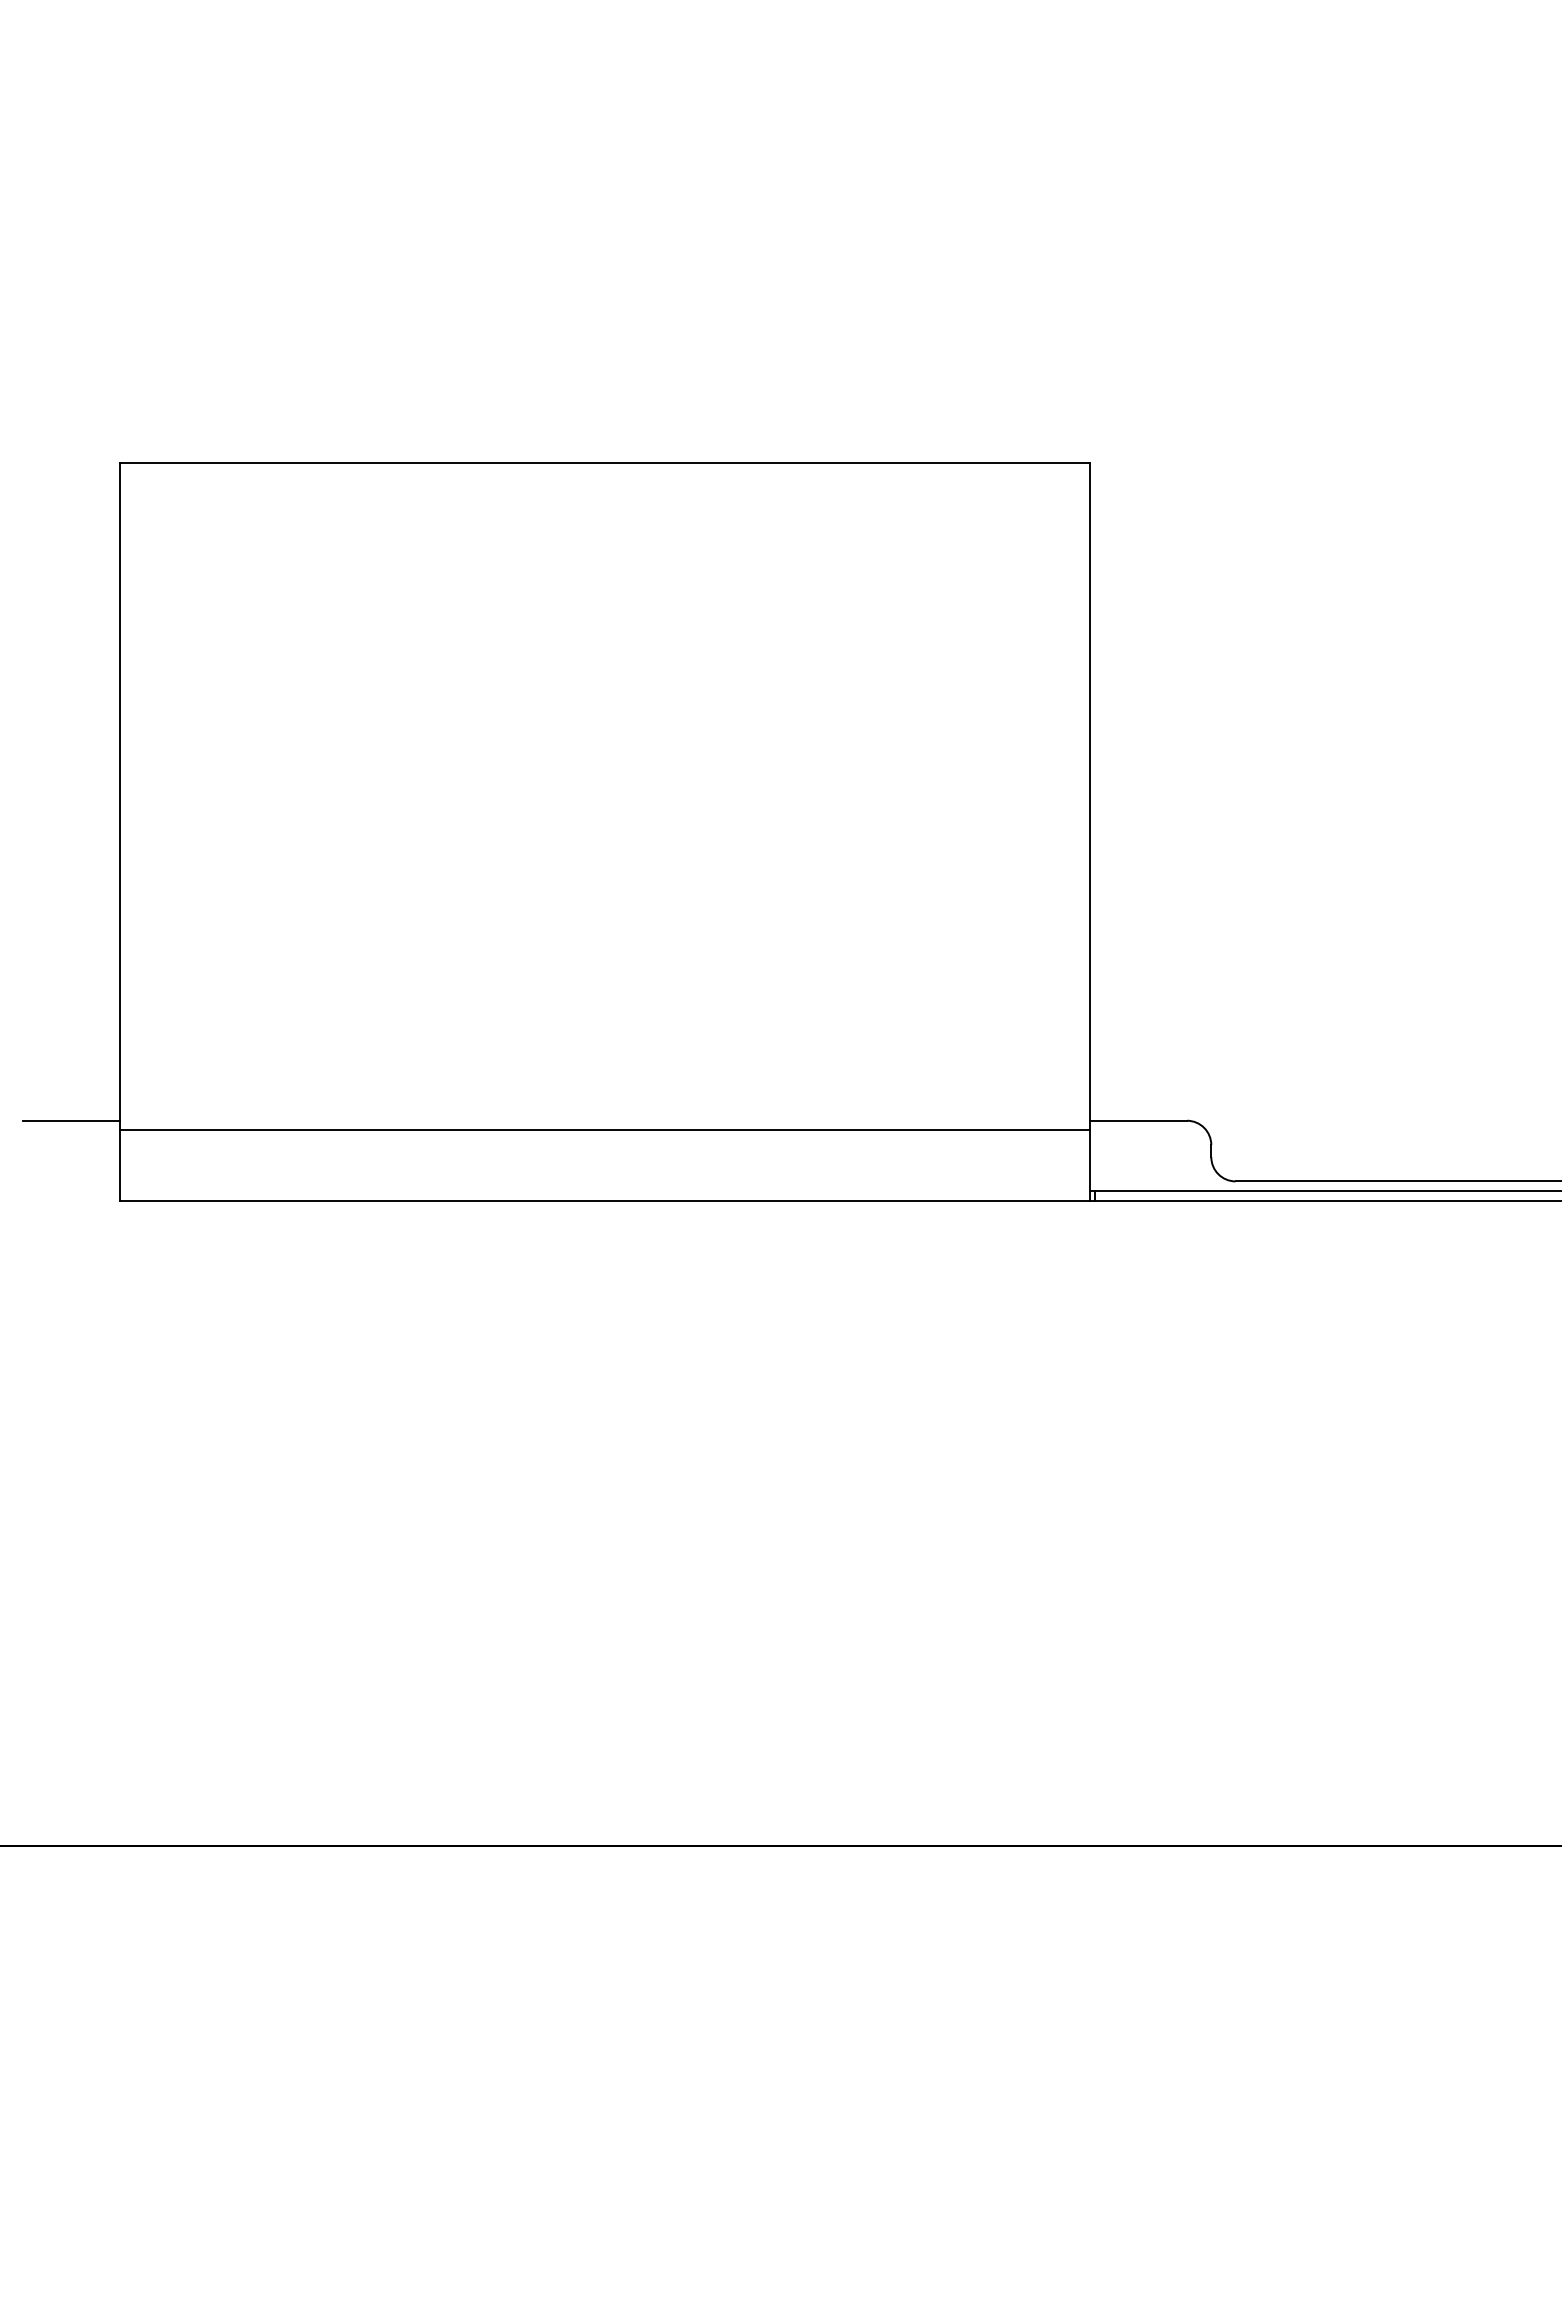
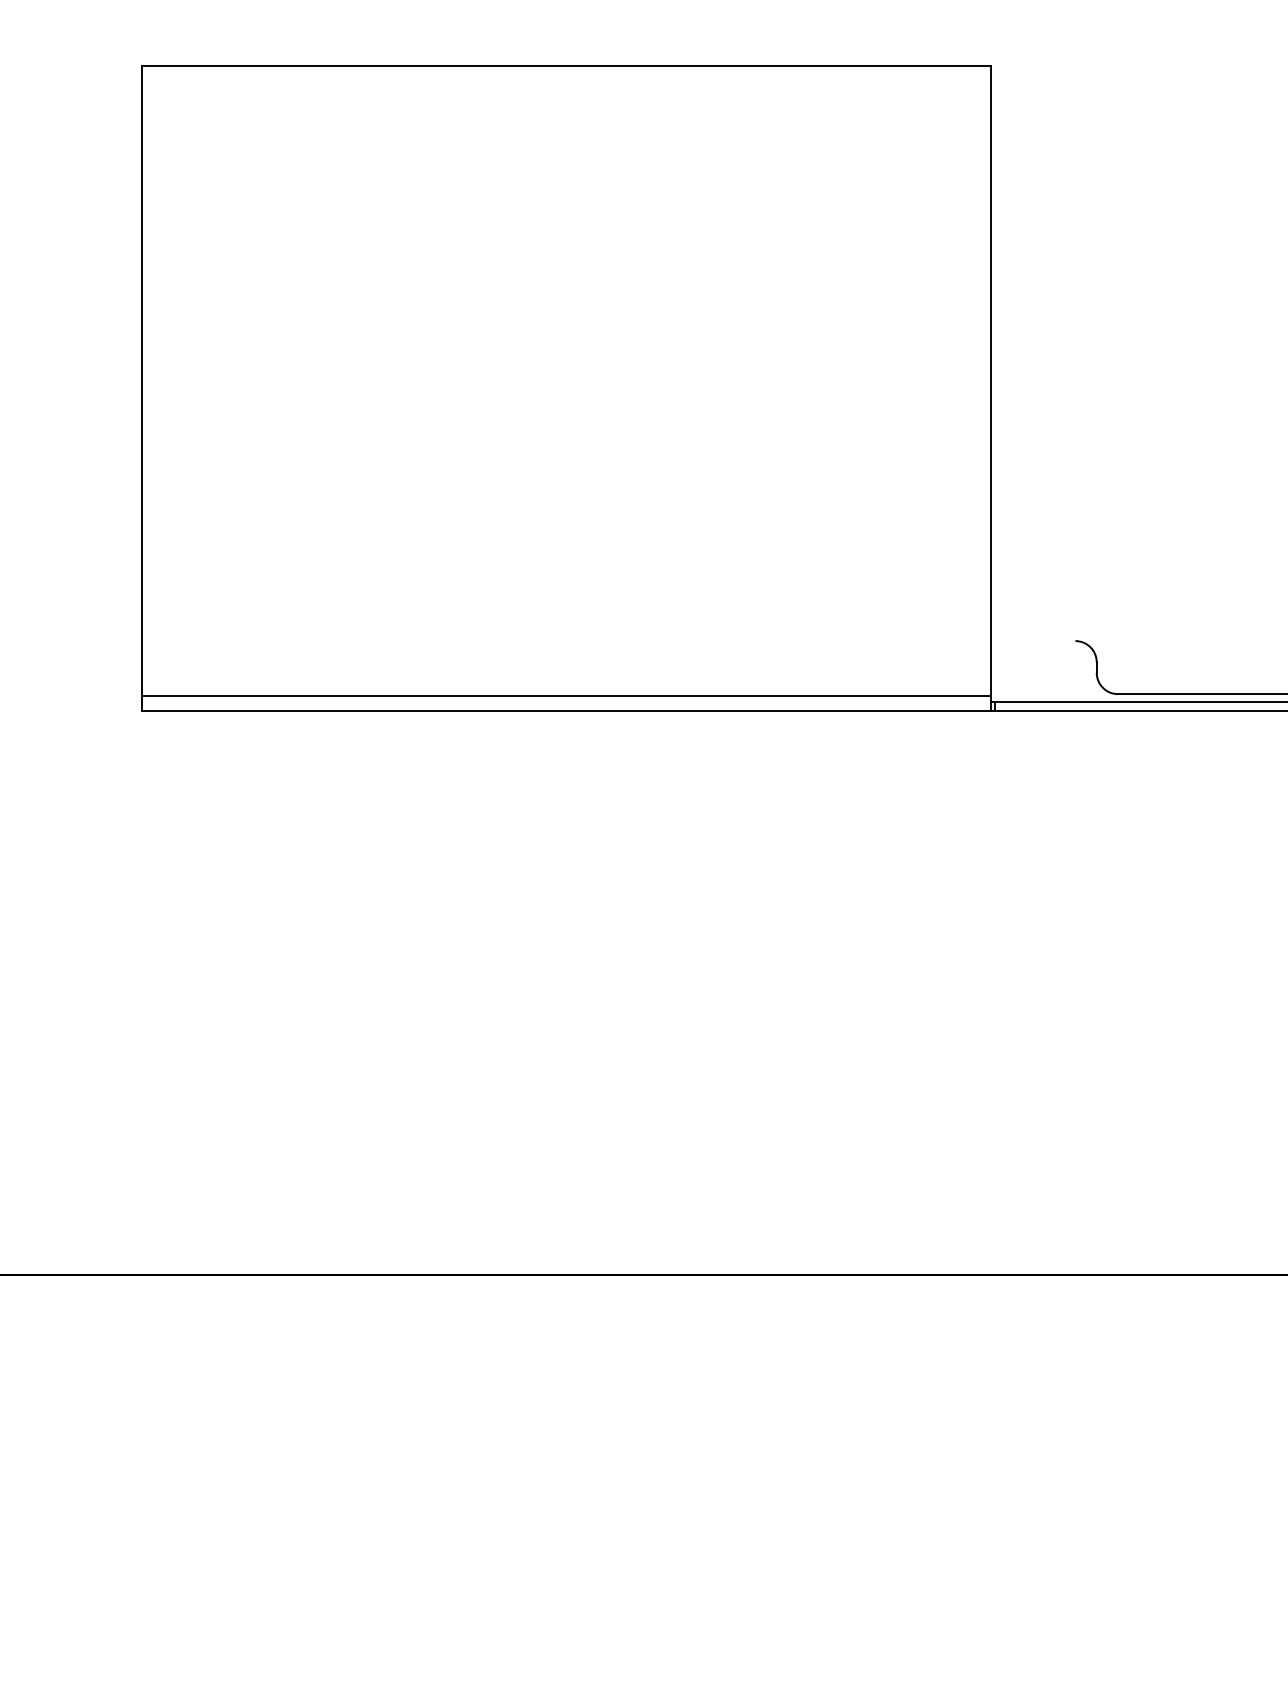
line: (71, 1120) -> (99, 640), removed
line: (1138, 1120) -> (1033, 640), removed
line: (604, 1130) -> (565, 695), moved

